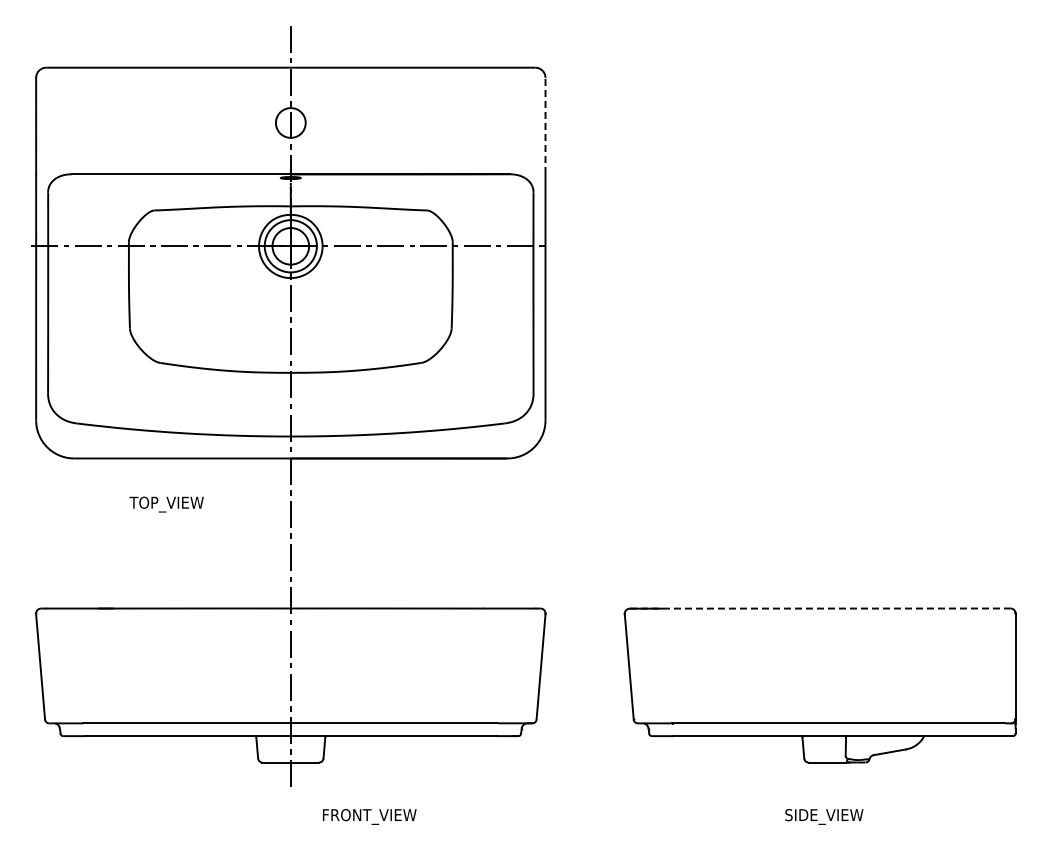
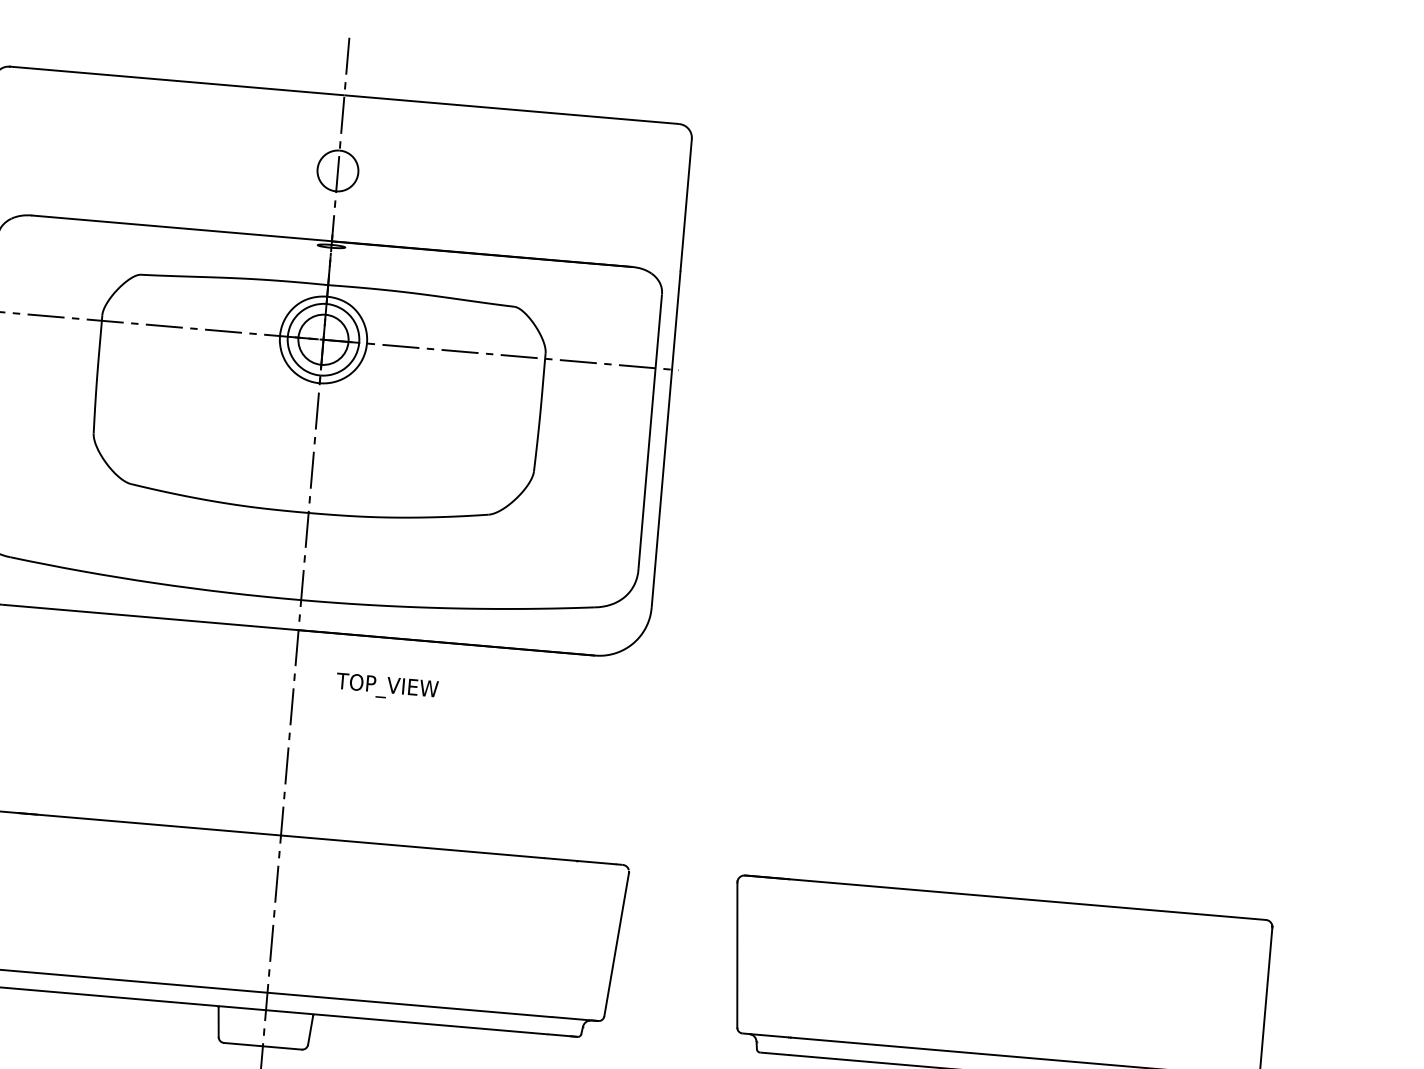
line: (545, 125) -> (686, 204), dashed -> solid
text: (166, 504) -> (387, 687), moved
line: (820, 608) -> (1005, 897), dashed -> solid

